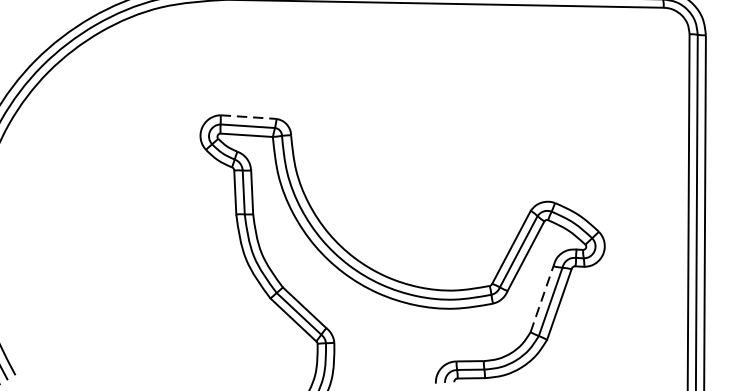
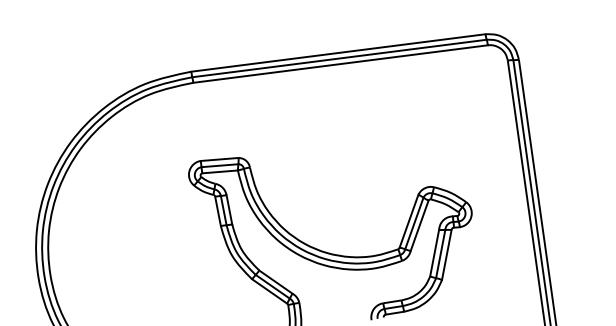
line: (249, 117) -> (220, 159), dashed -> solid
line: (541, 299) -> (434, 253), dashed -> solid

